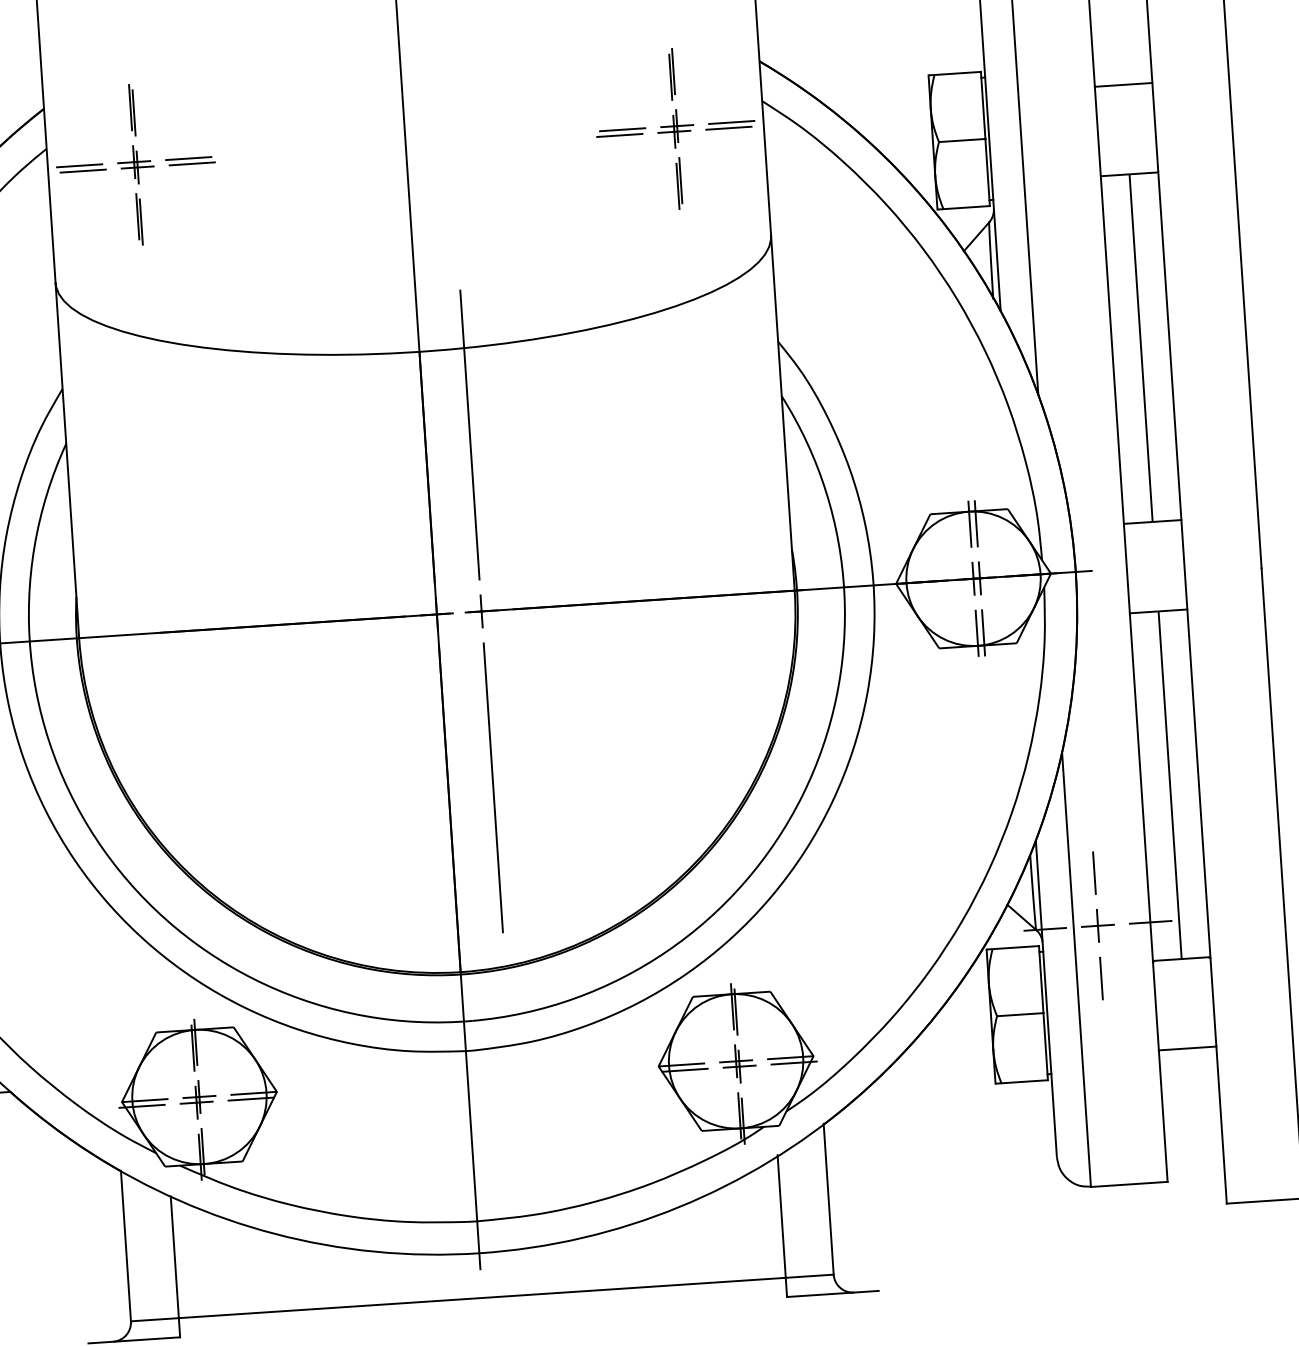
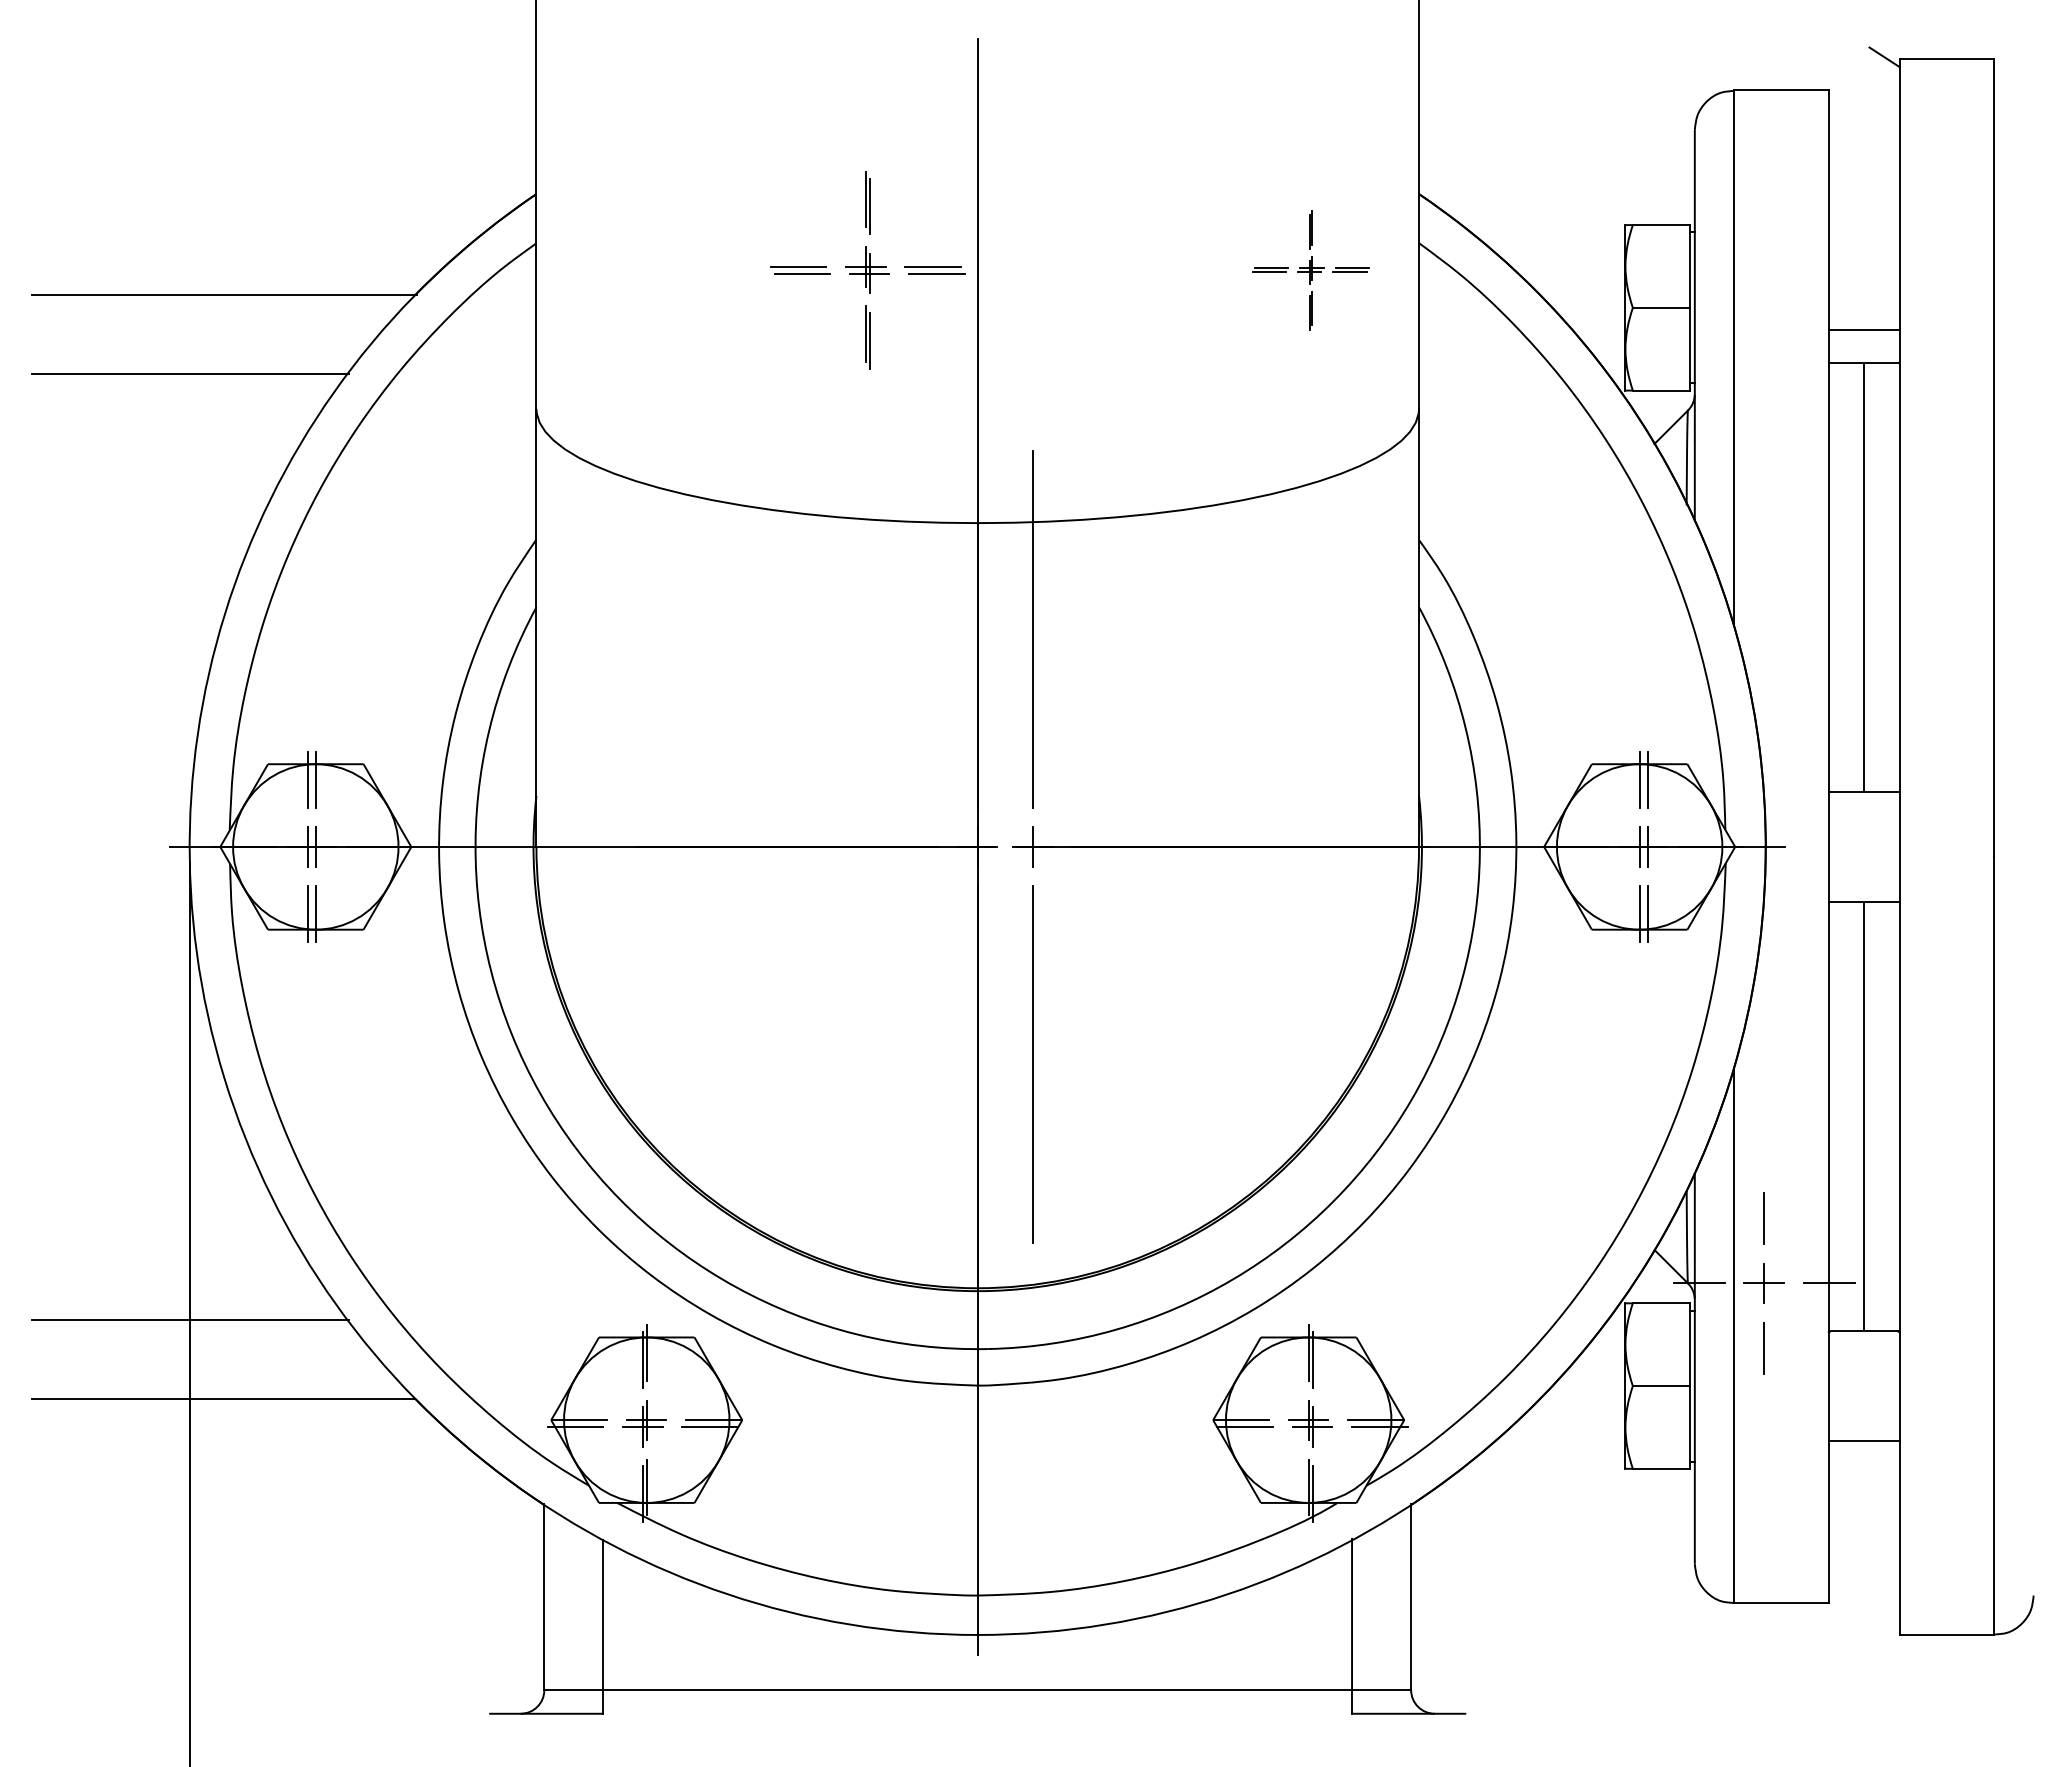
line: (1123, 84) -> (1863, 329), moved
part: (675, 129) -> (1310, 270), size x0.6
part: (135, 165) -> (867, 270), moved

